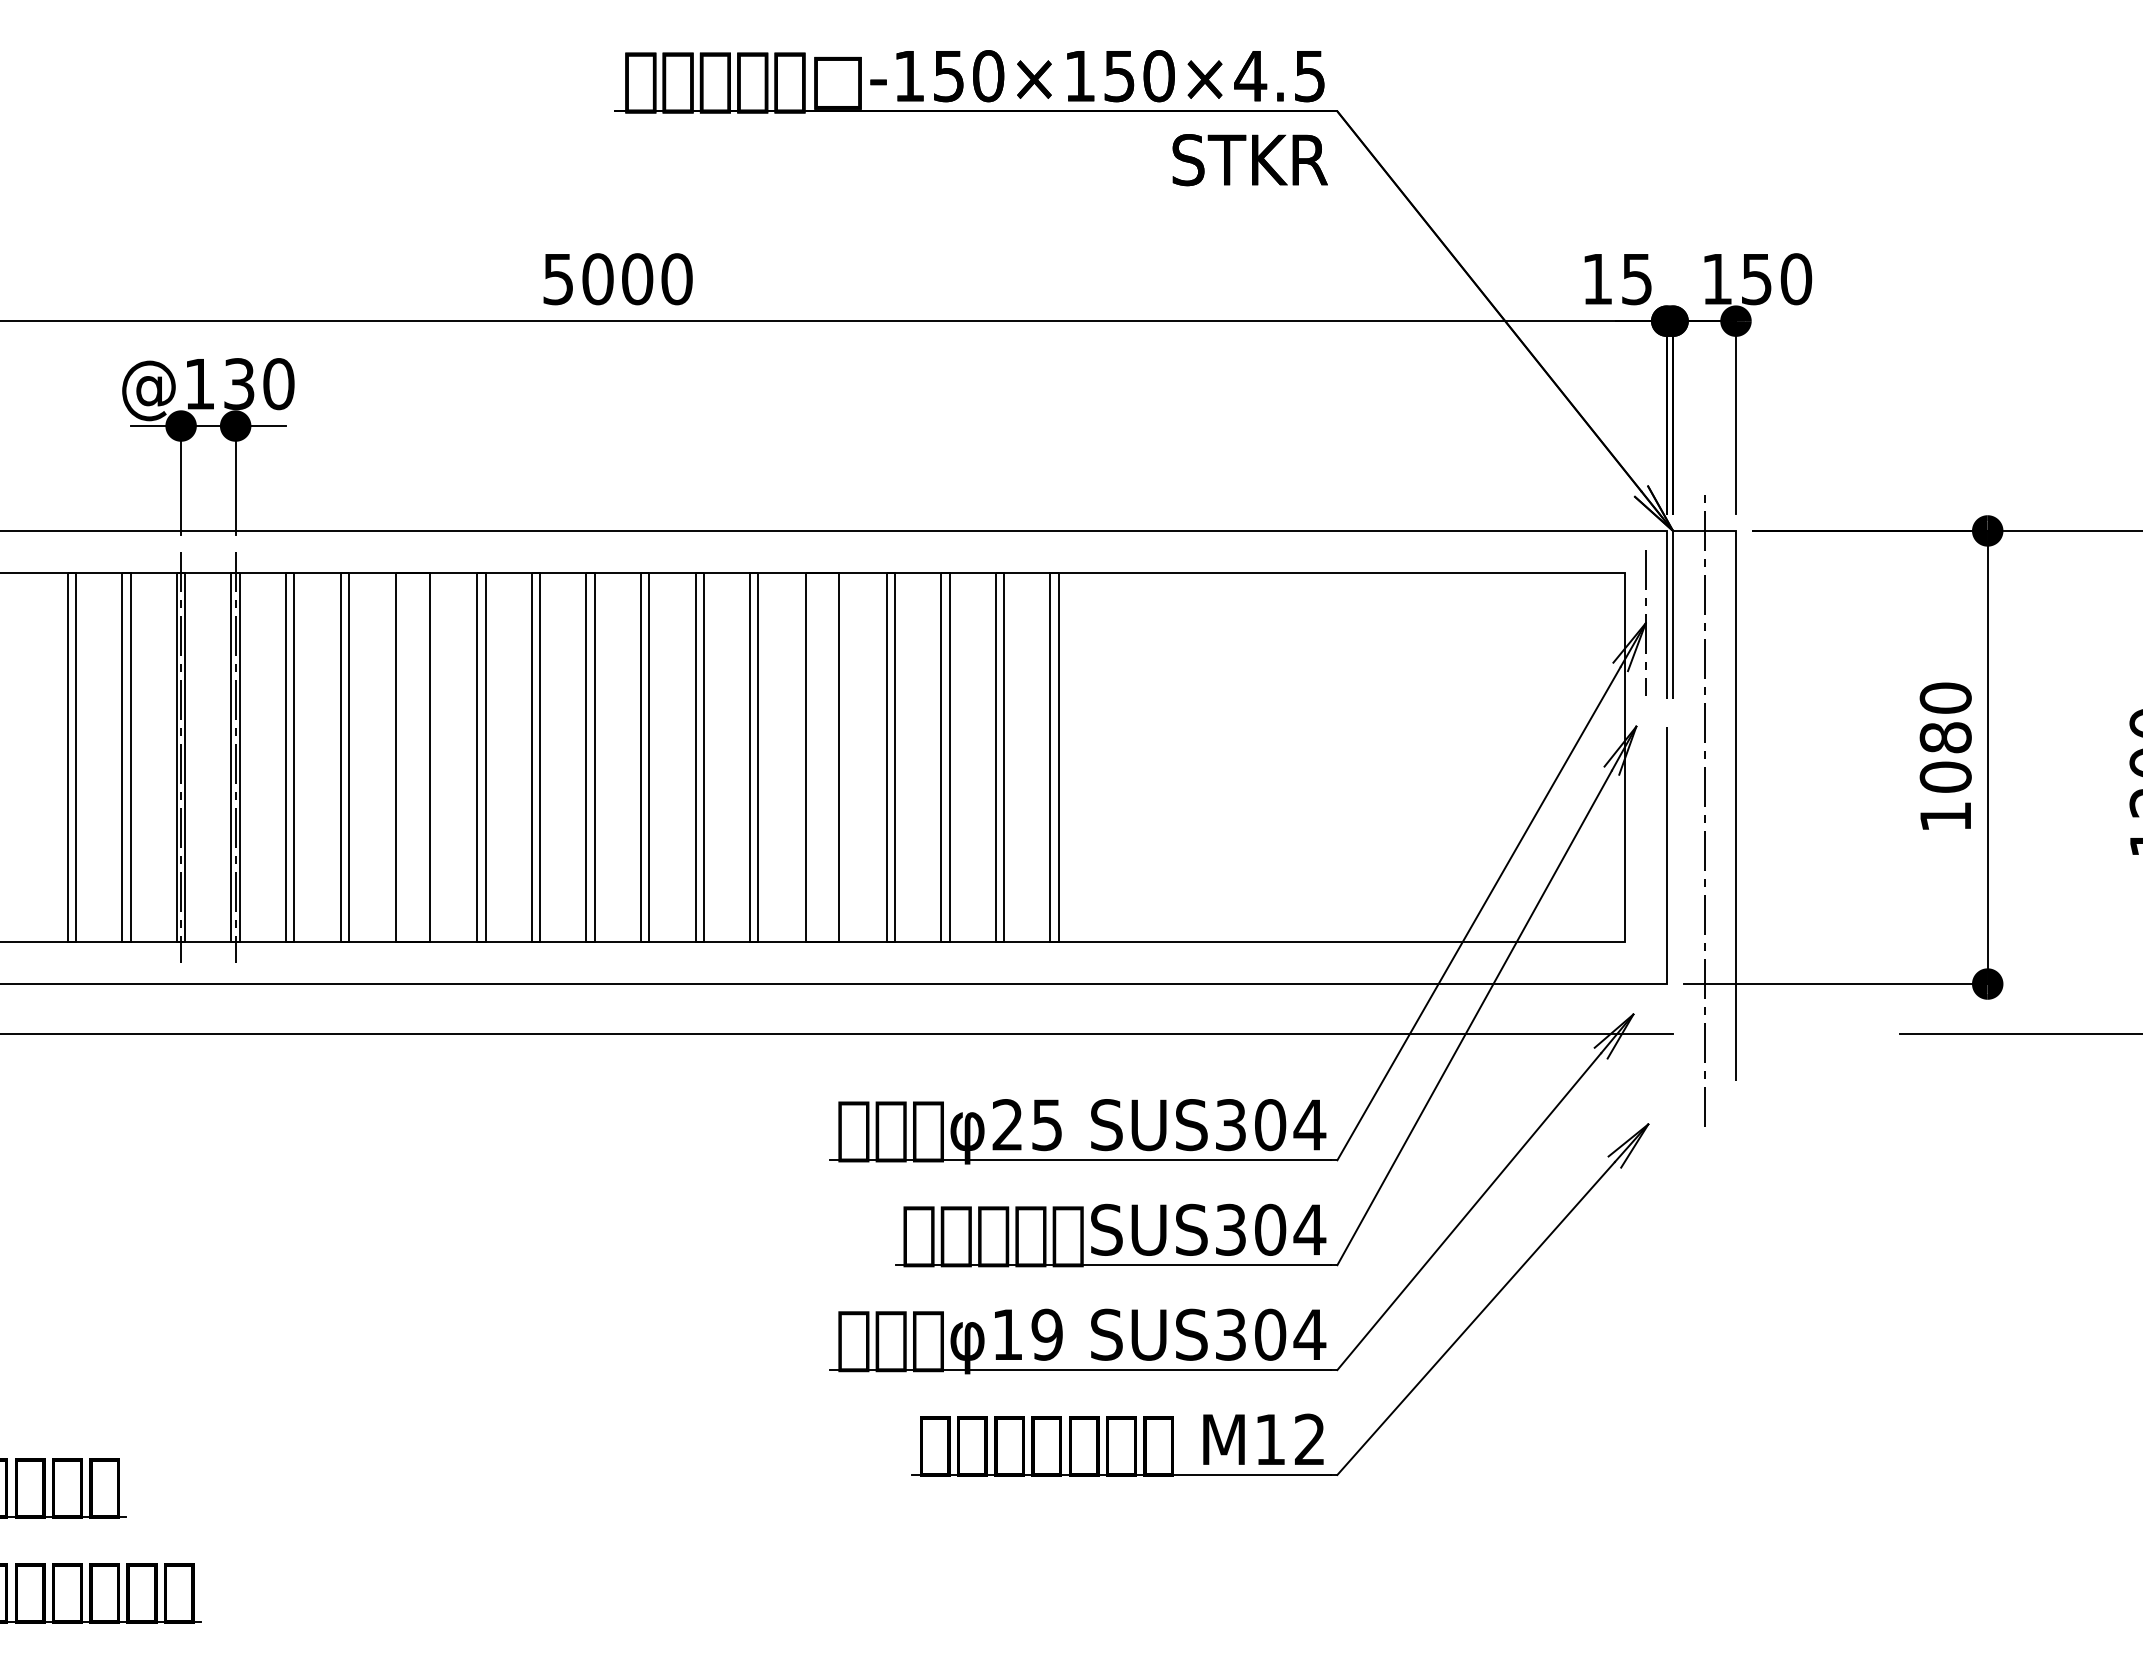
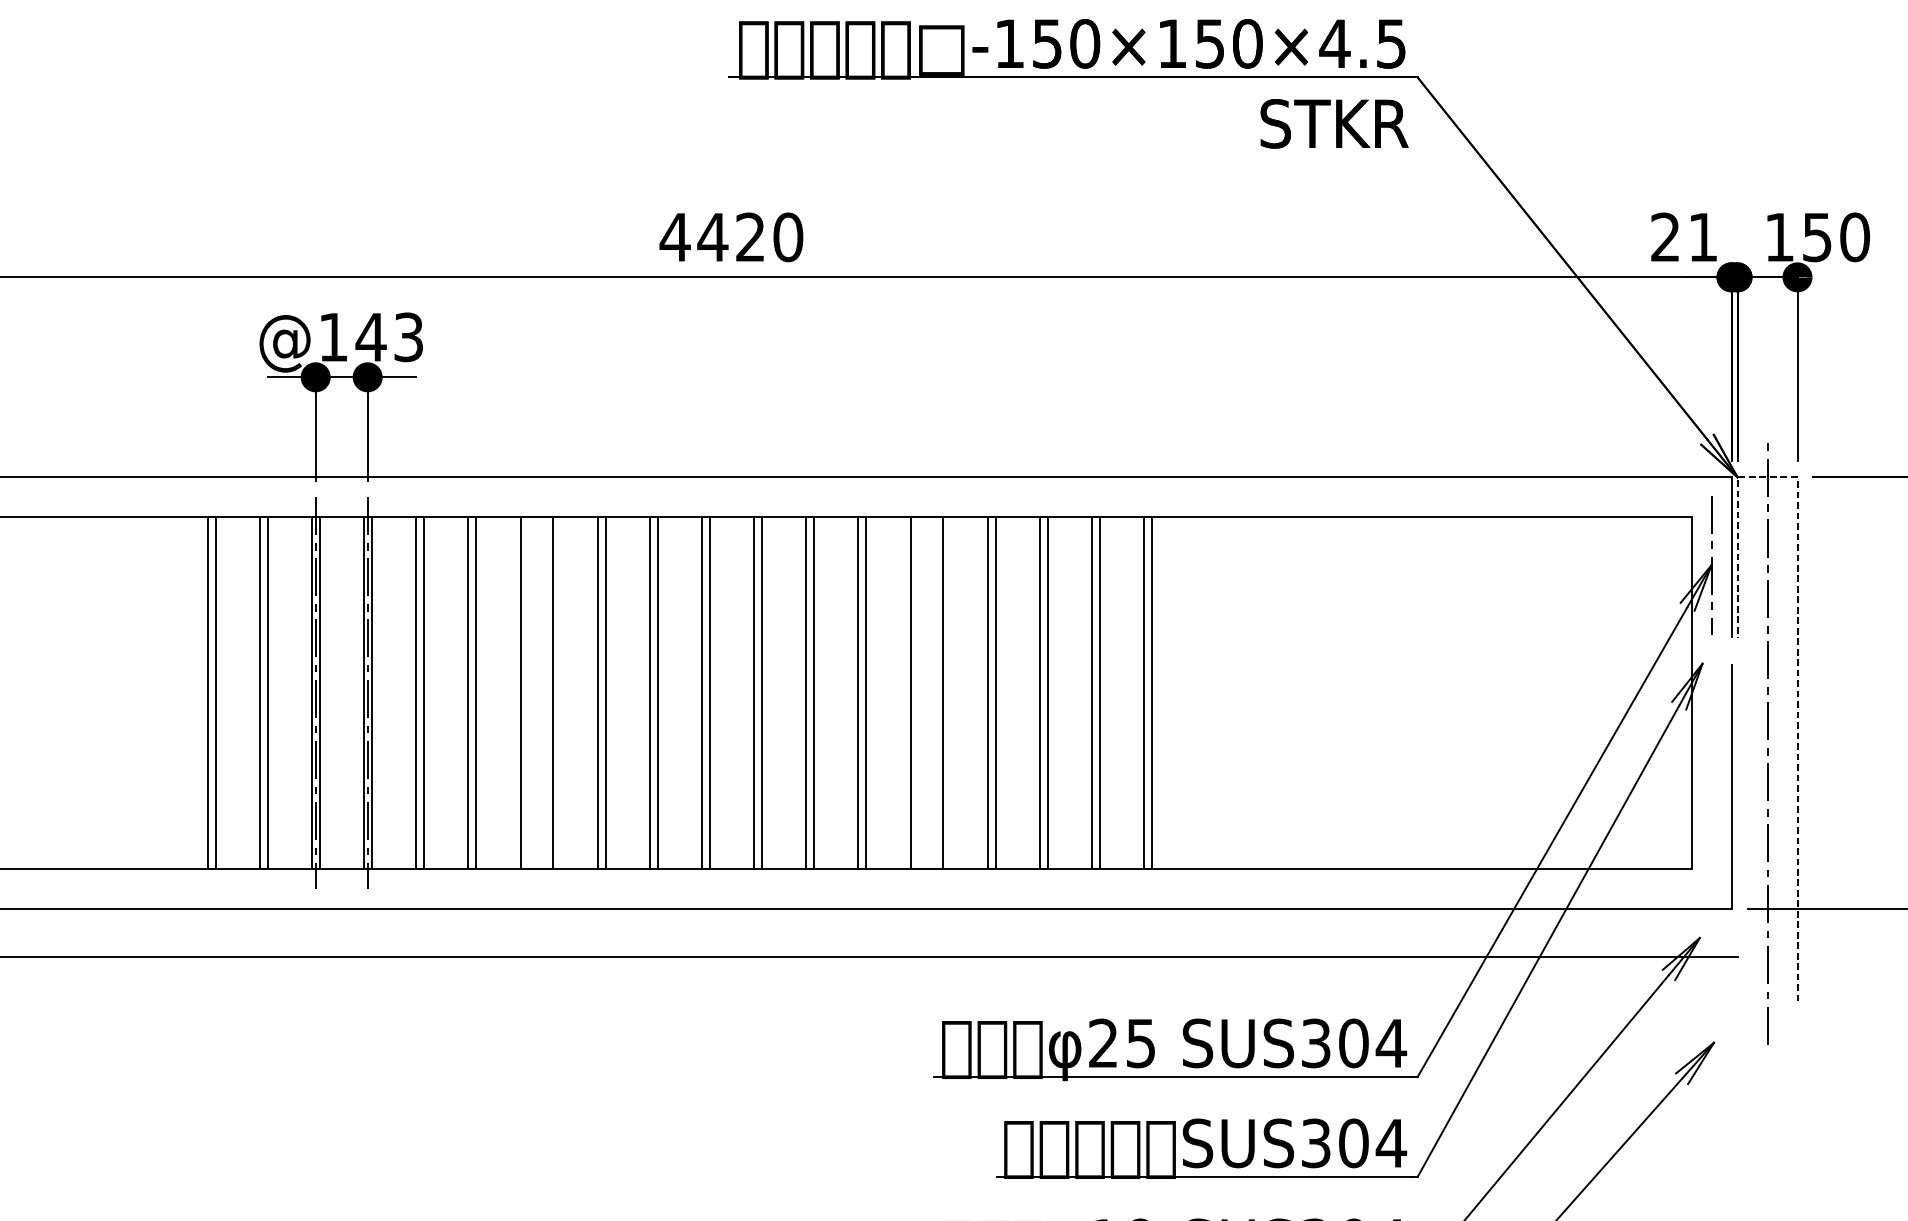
text: (597, 279) -> (712, 237), 5000 -> 4420
text: (1616, 279) -> (1683, 237), 15 -> 21
text: (258, 384) -> (389, 337), @130 -> @143
line: (1735, 688) -> (1797, 627), solid -> dashed

